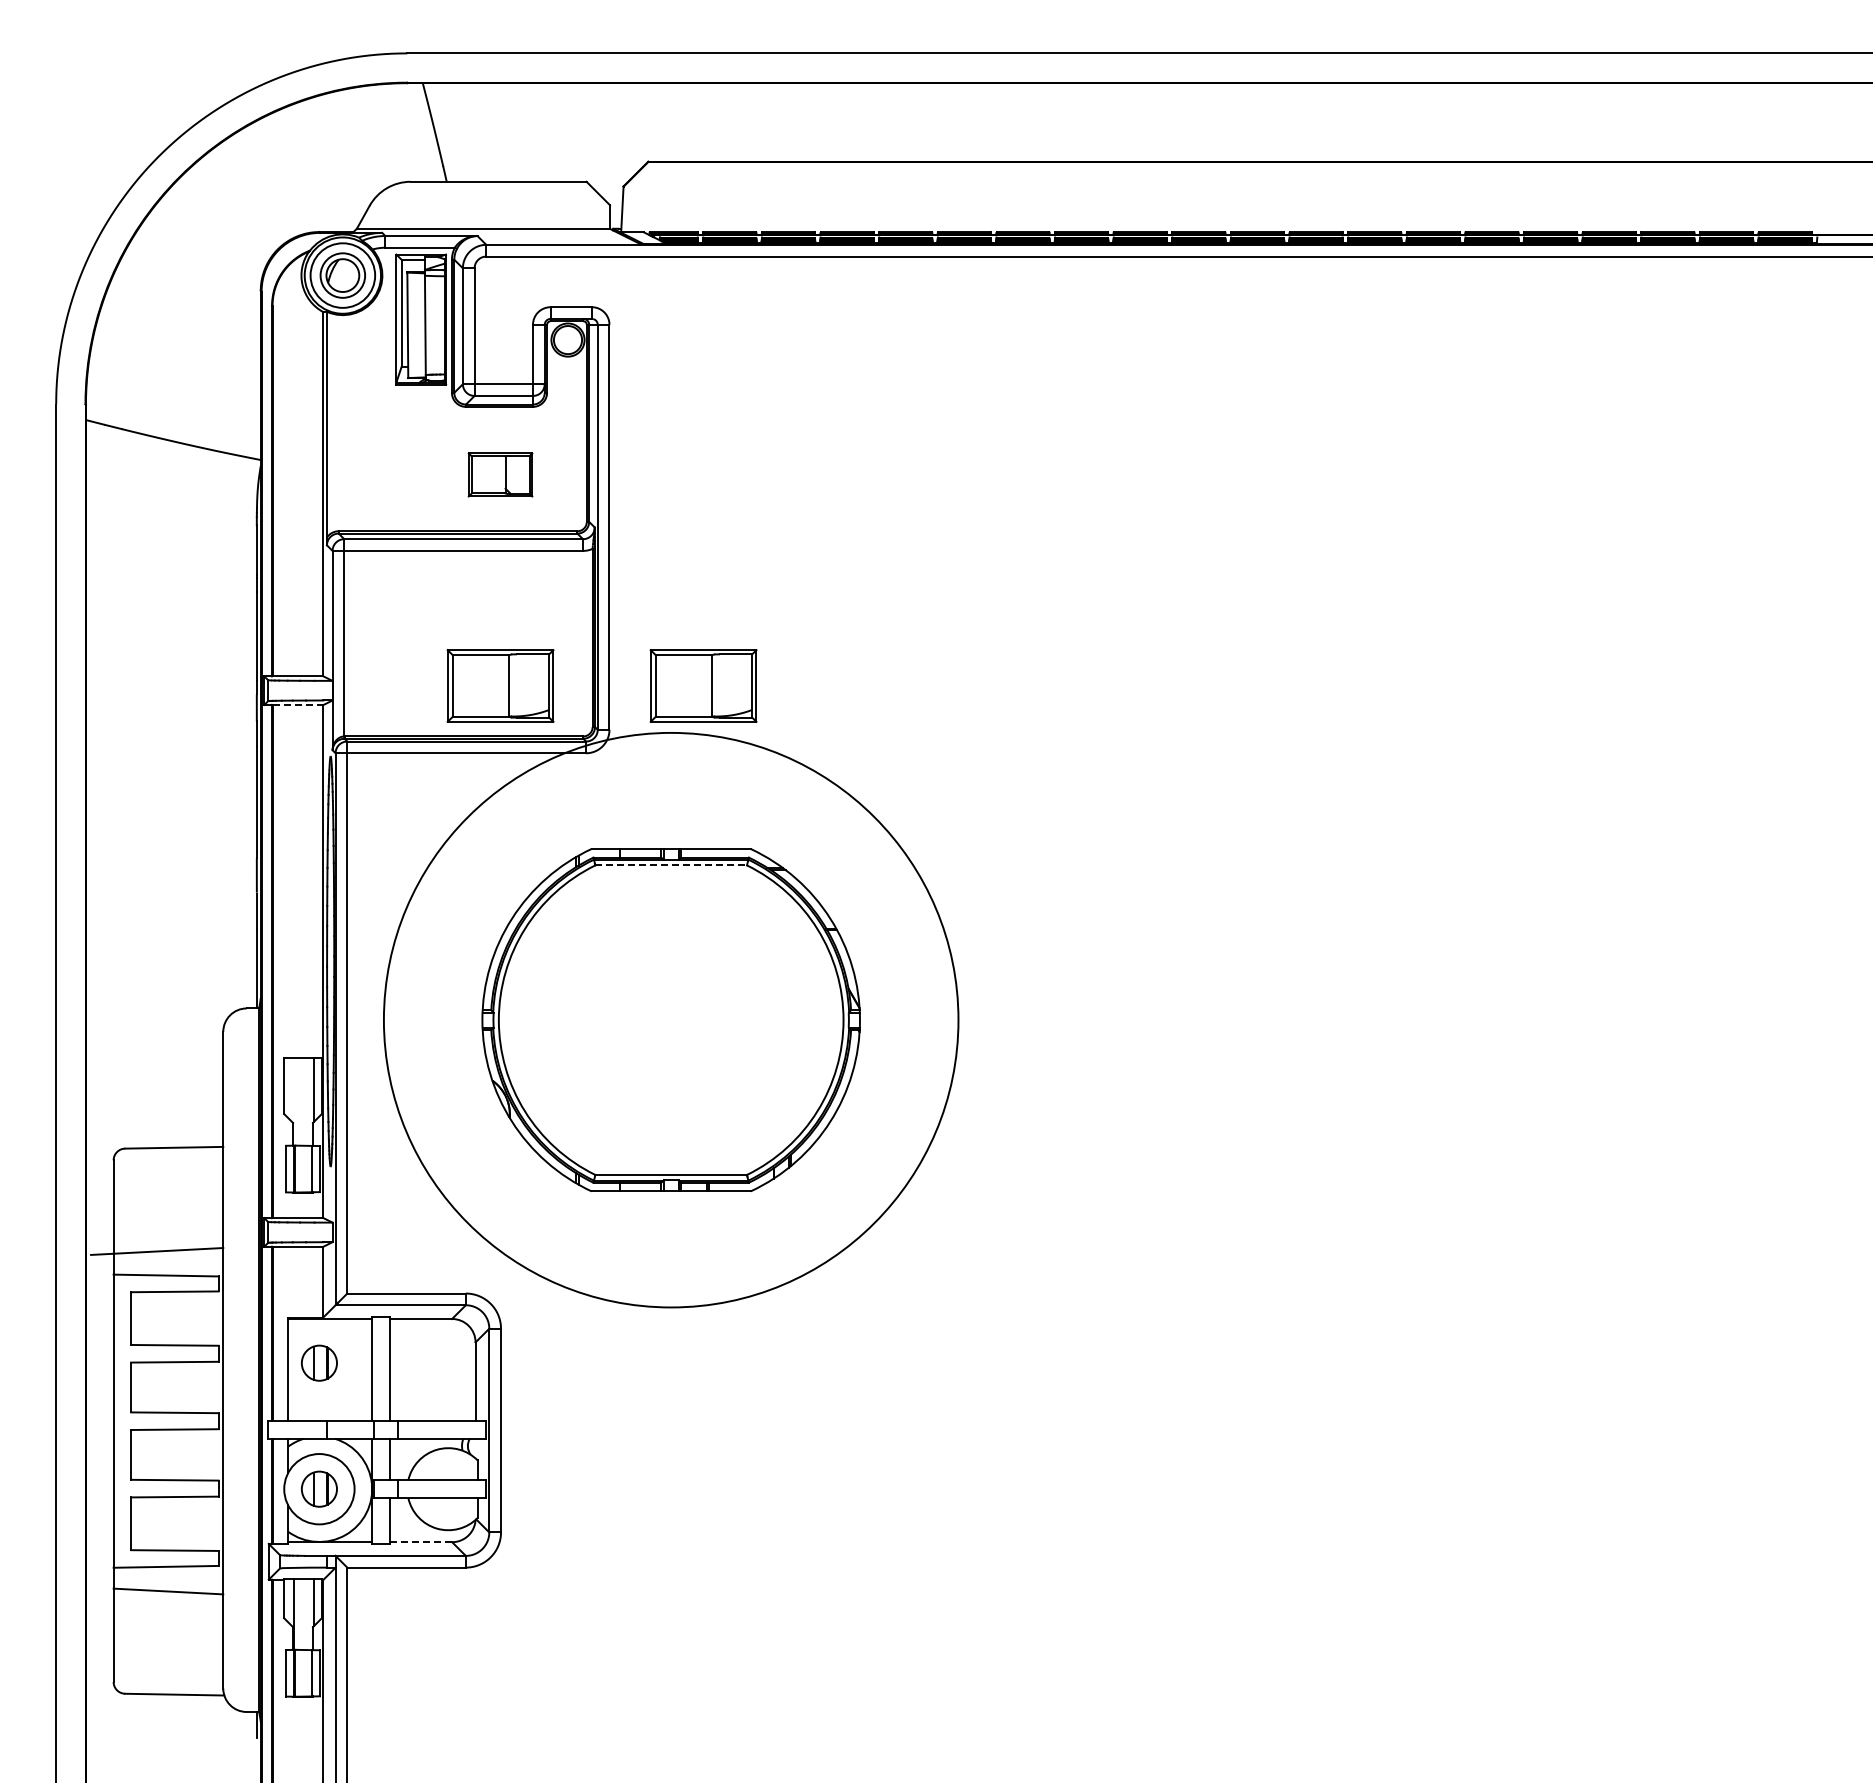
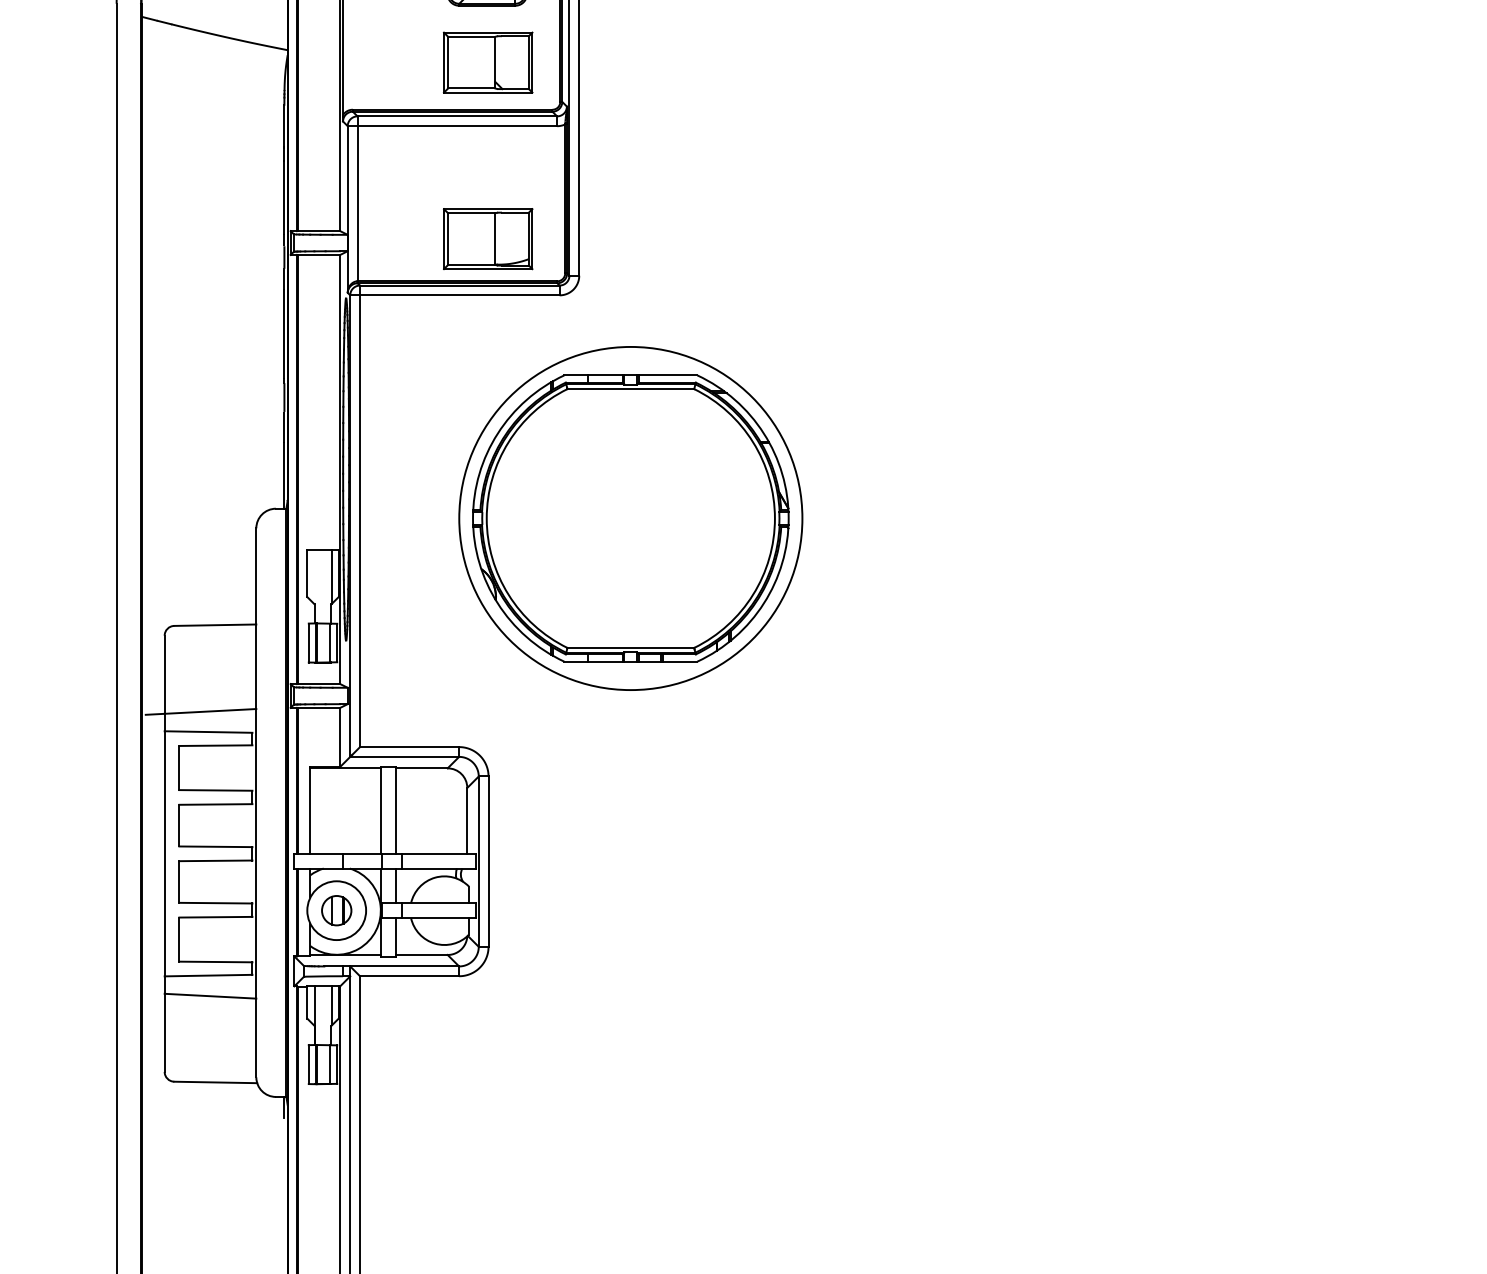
part: (500, 474) -> (488, 62), size x1.67
part: (703, 685) -> (657, 238), removed
line: (298, 705) -> (319, 255), dashed -> solid
line: (671, 865) -> (631, 389), dashed -> solid
circle: (671, 1019) -> (631, 517), size x0.71
part: (319, 1362) -> (336, 804), removed
line: (421, 1542) -> (422, 955), dashed -> solid

